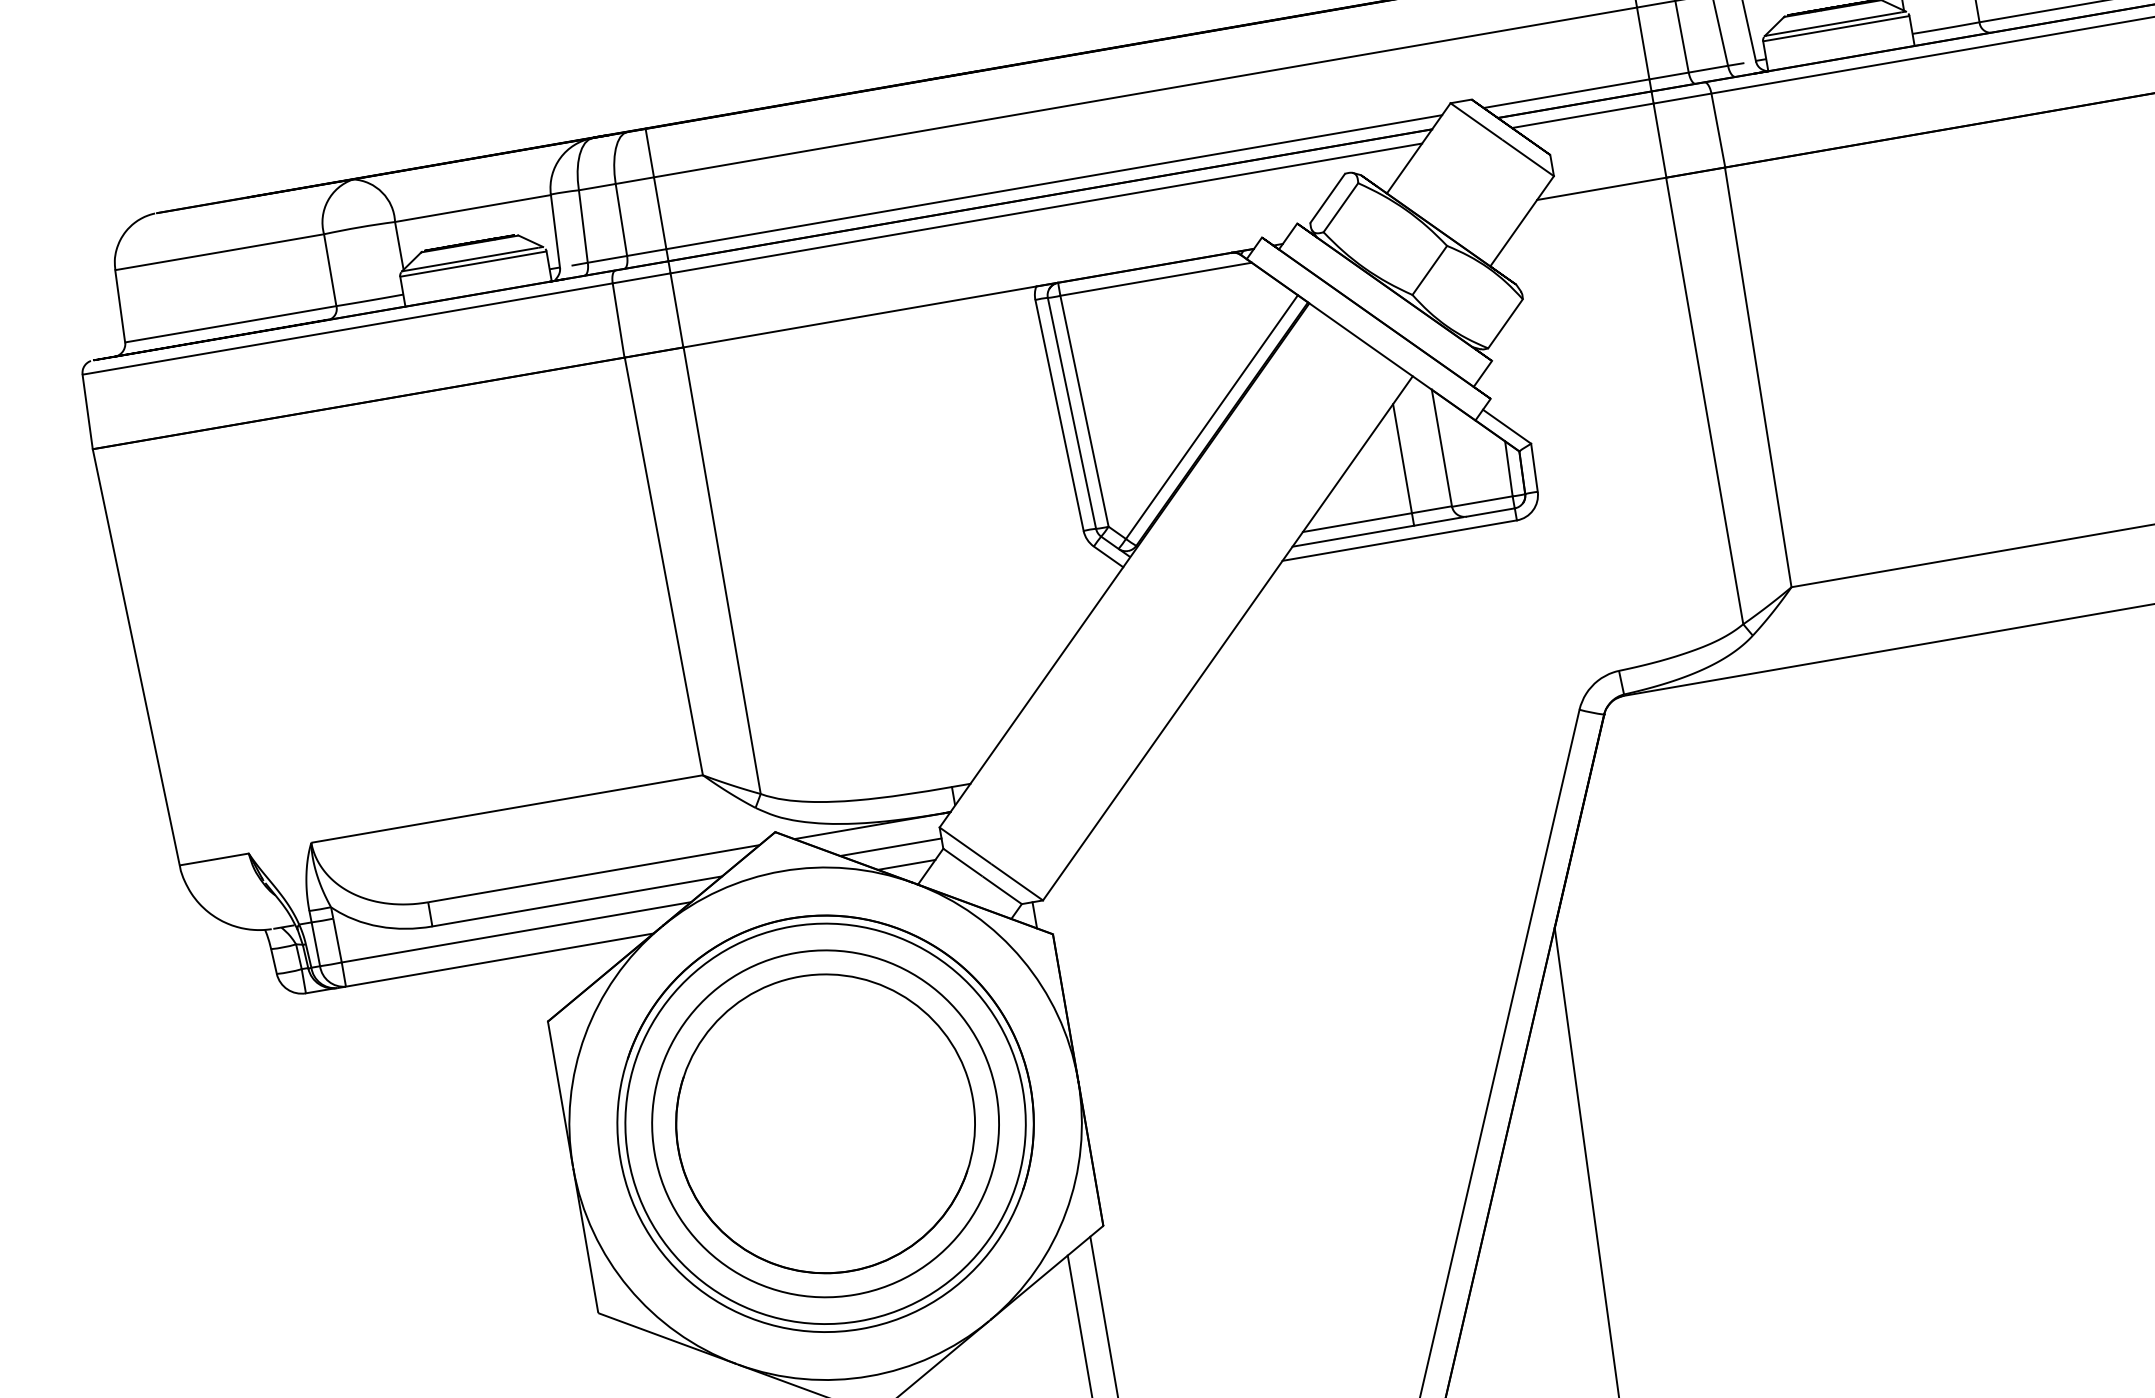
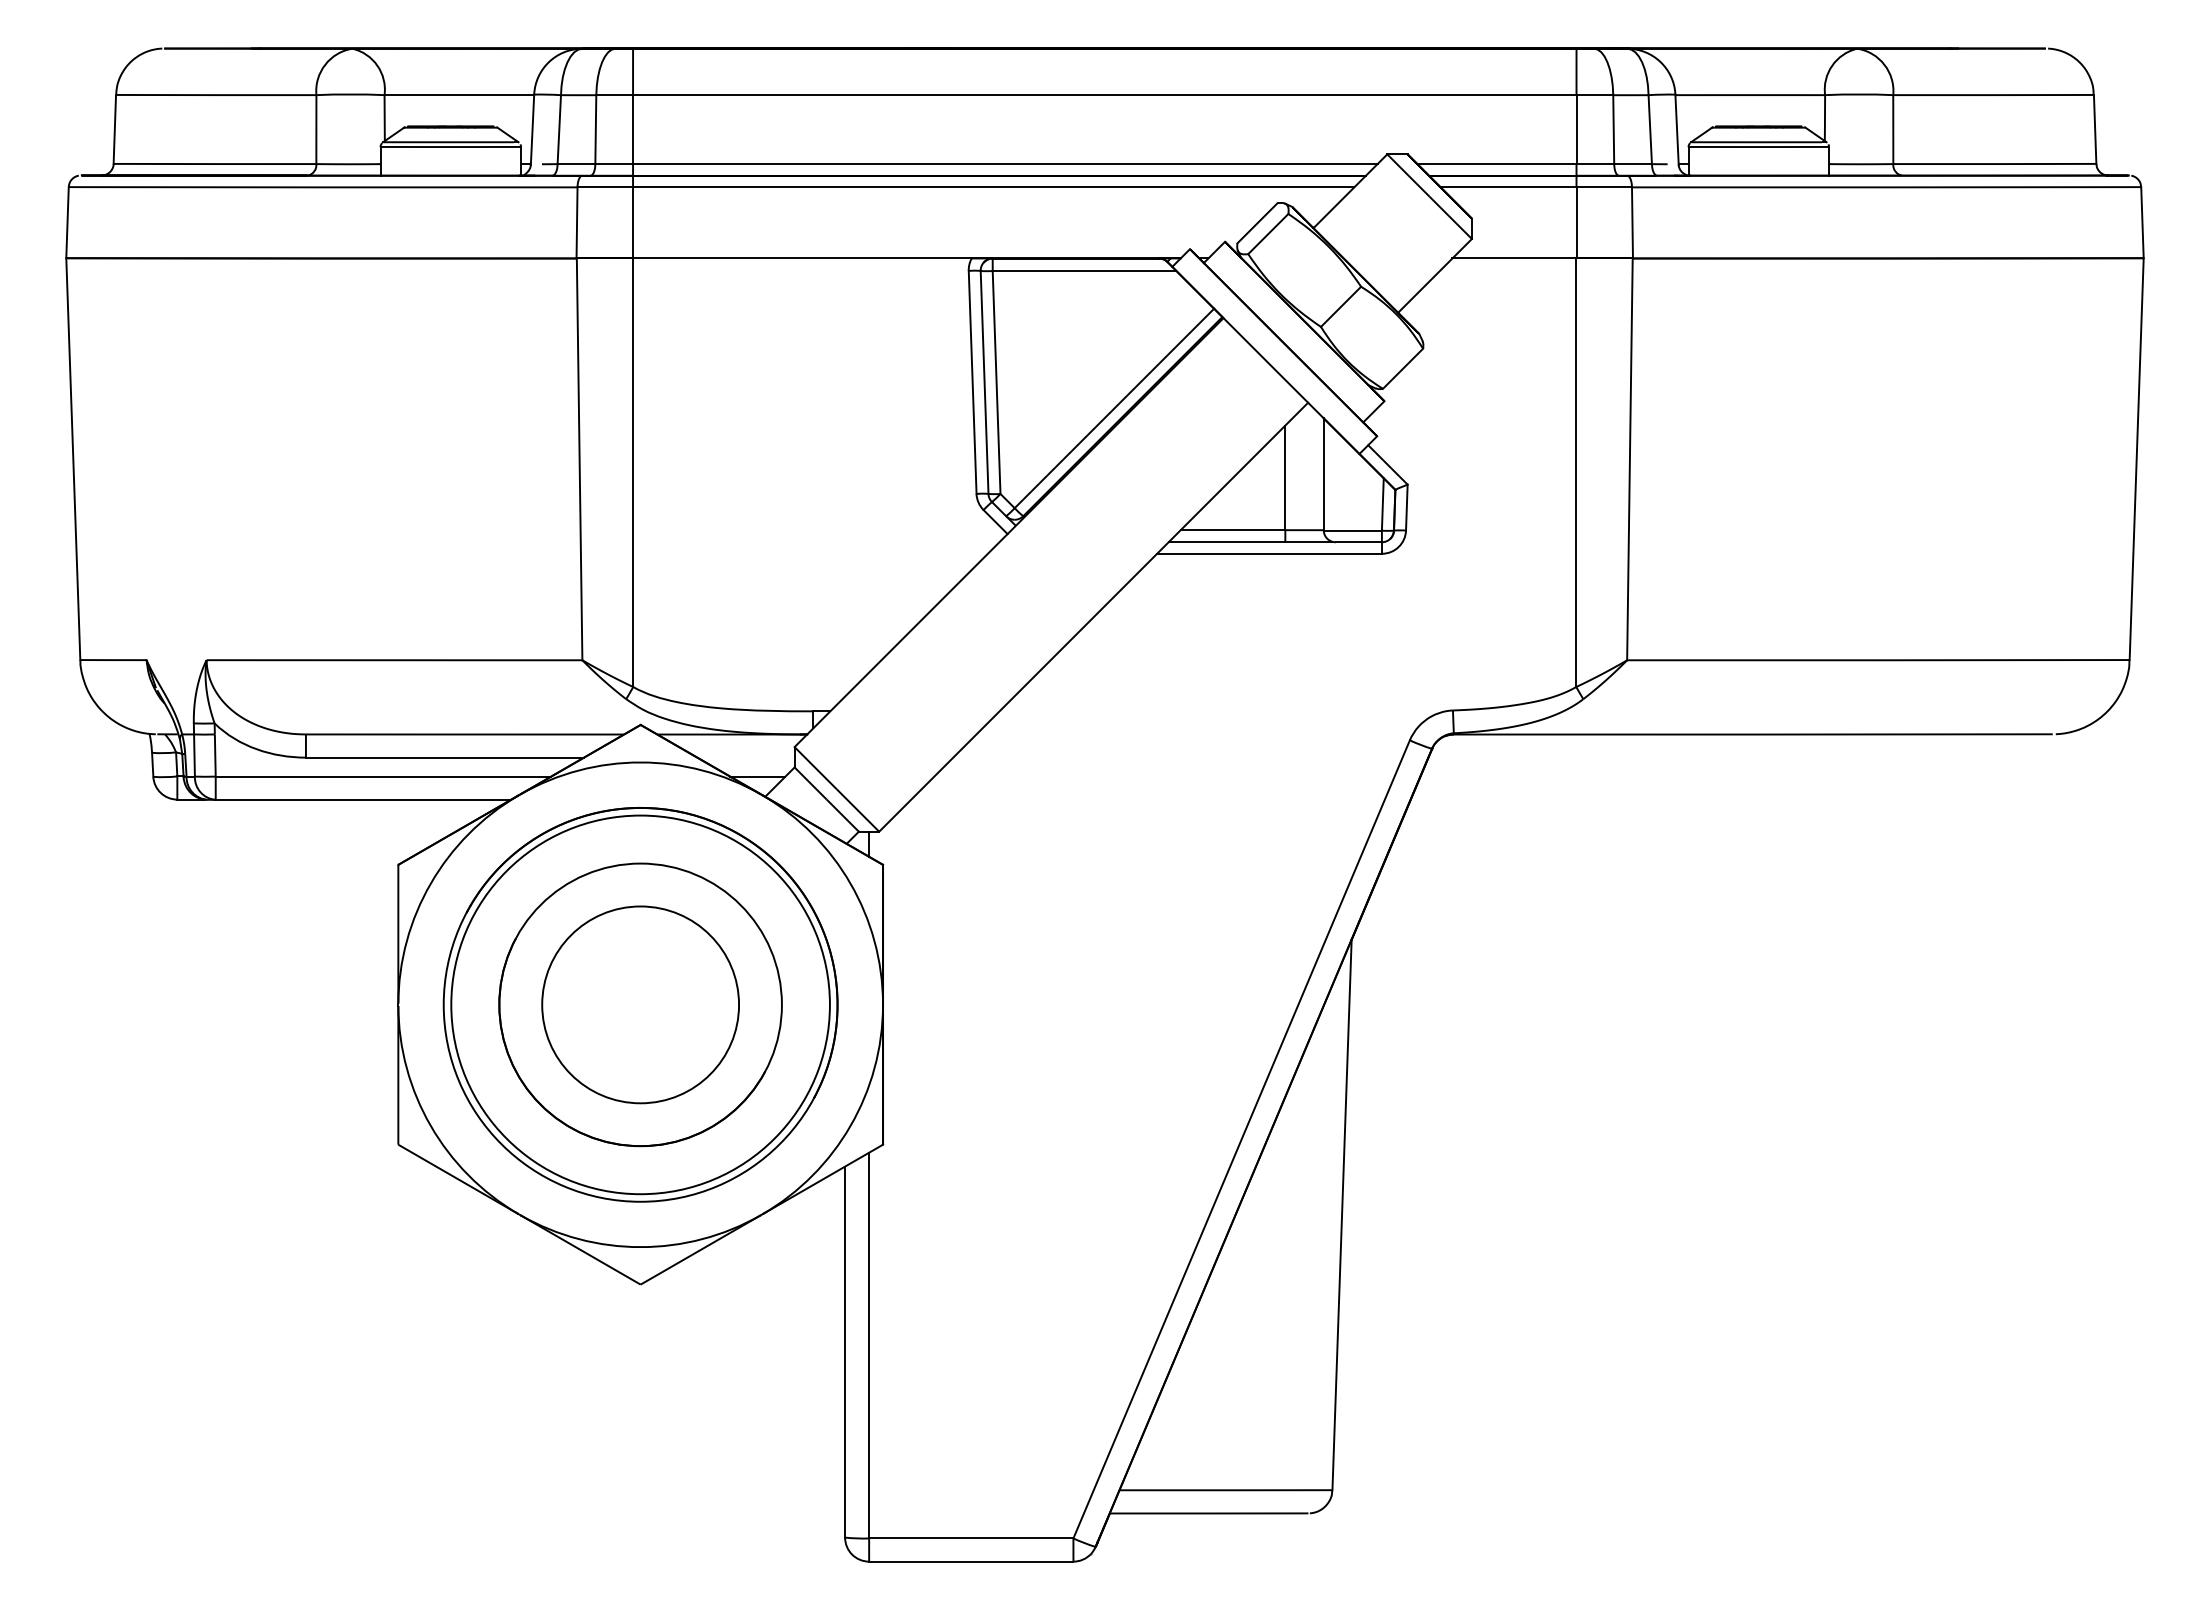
line: (890, 847) -> (745, 757), removed
circle: (825, 1123) -> (640, 1004), size x0.6

